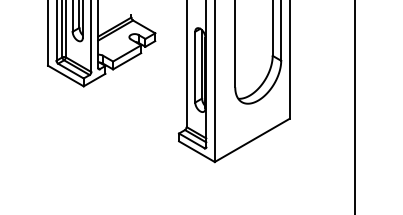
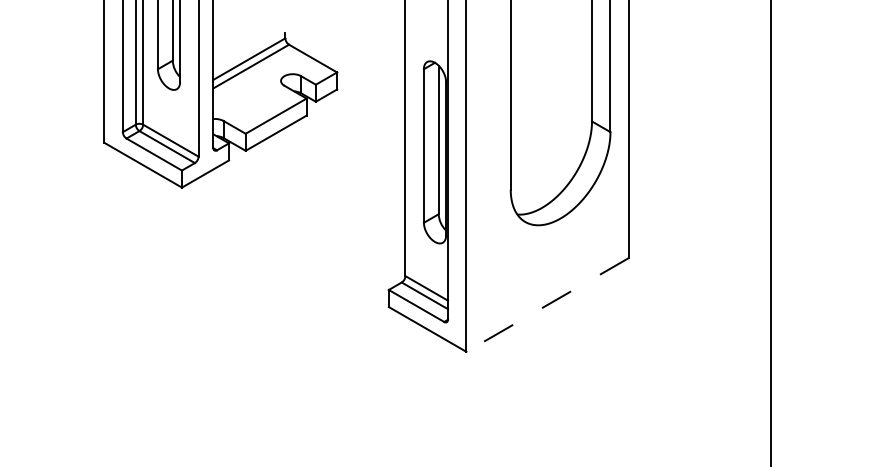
line: (251, 140) -> (546, 305), solid -> dashed

